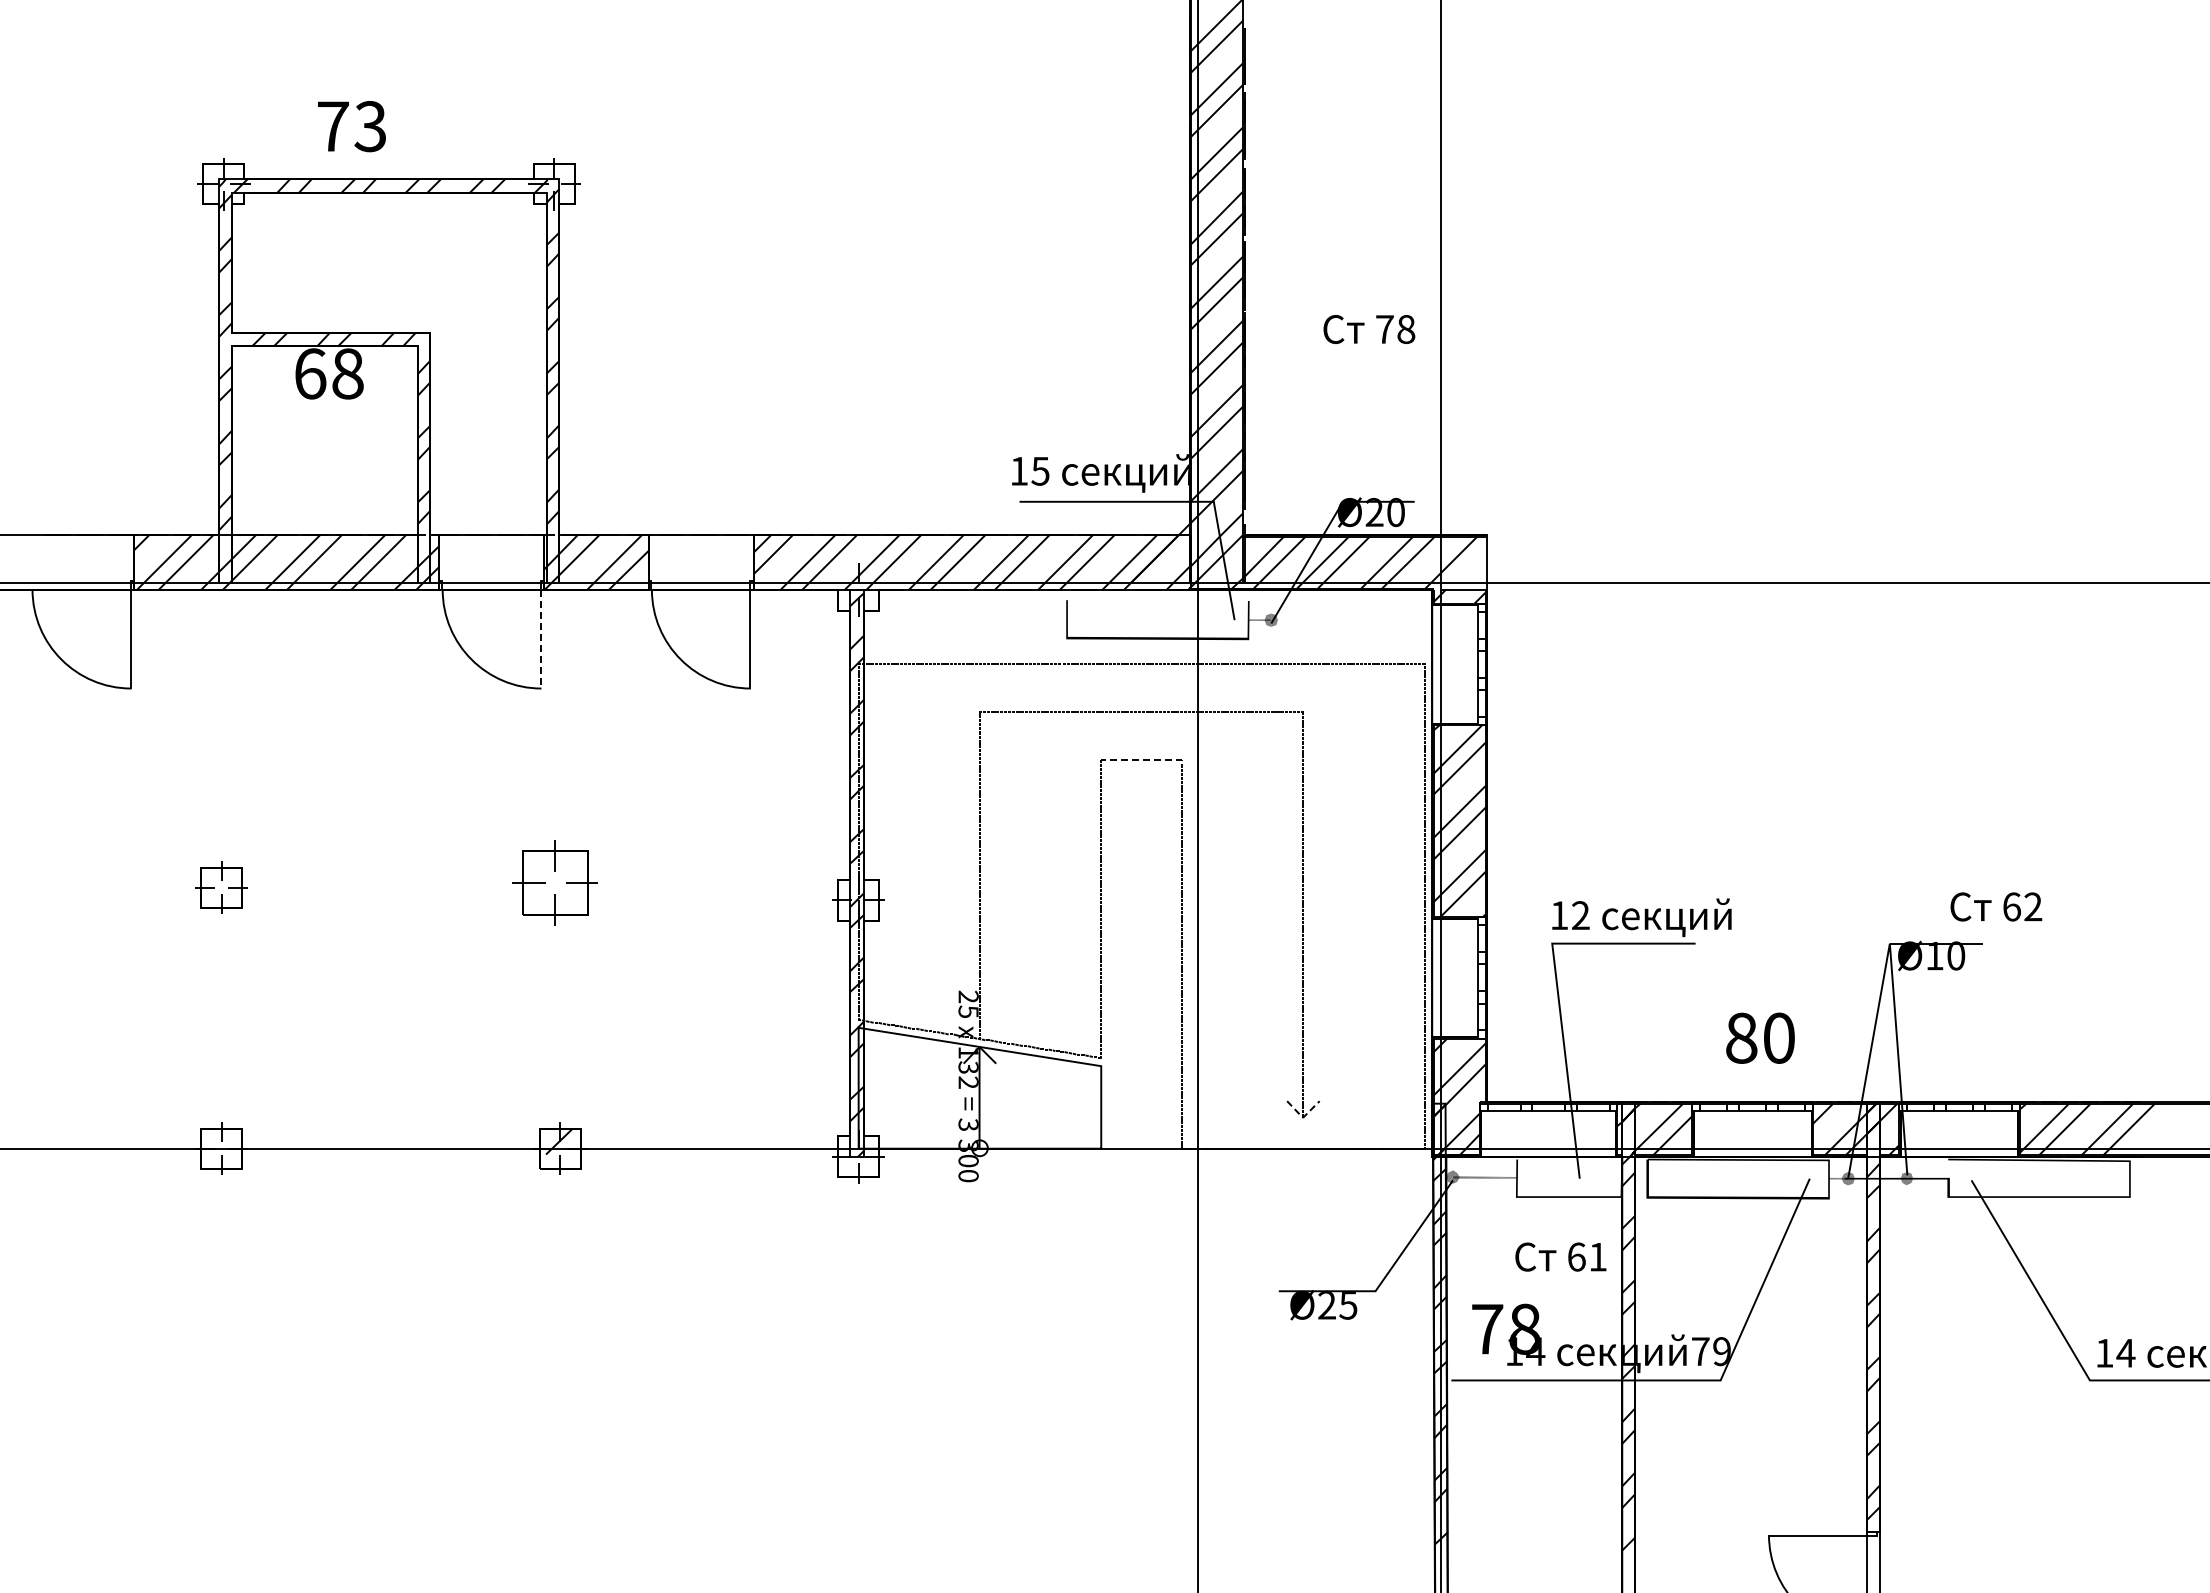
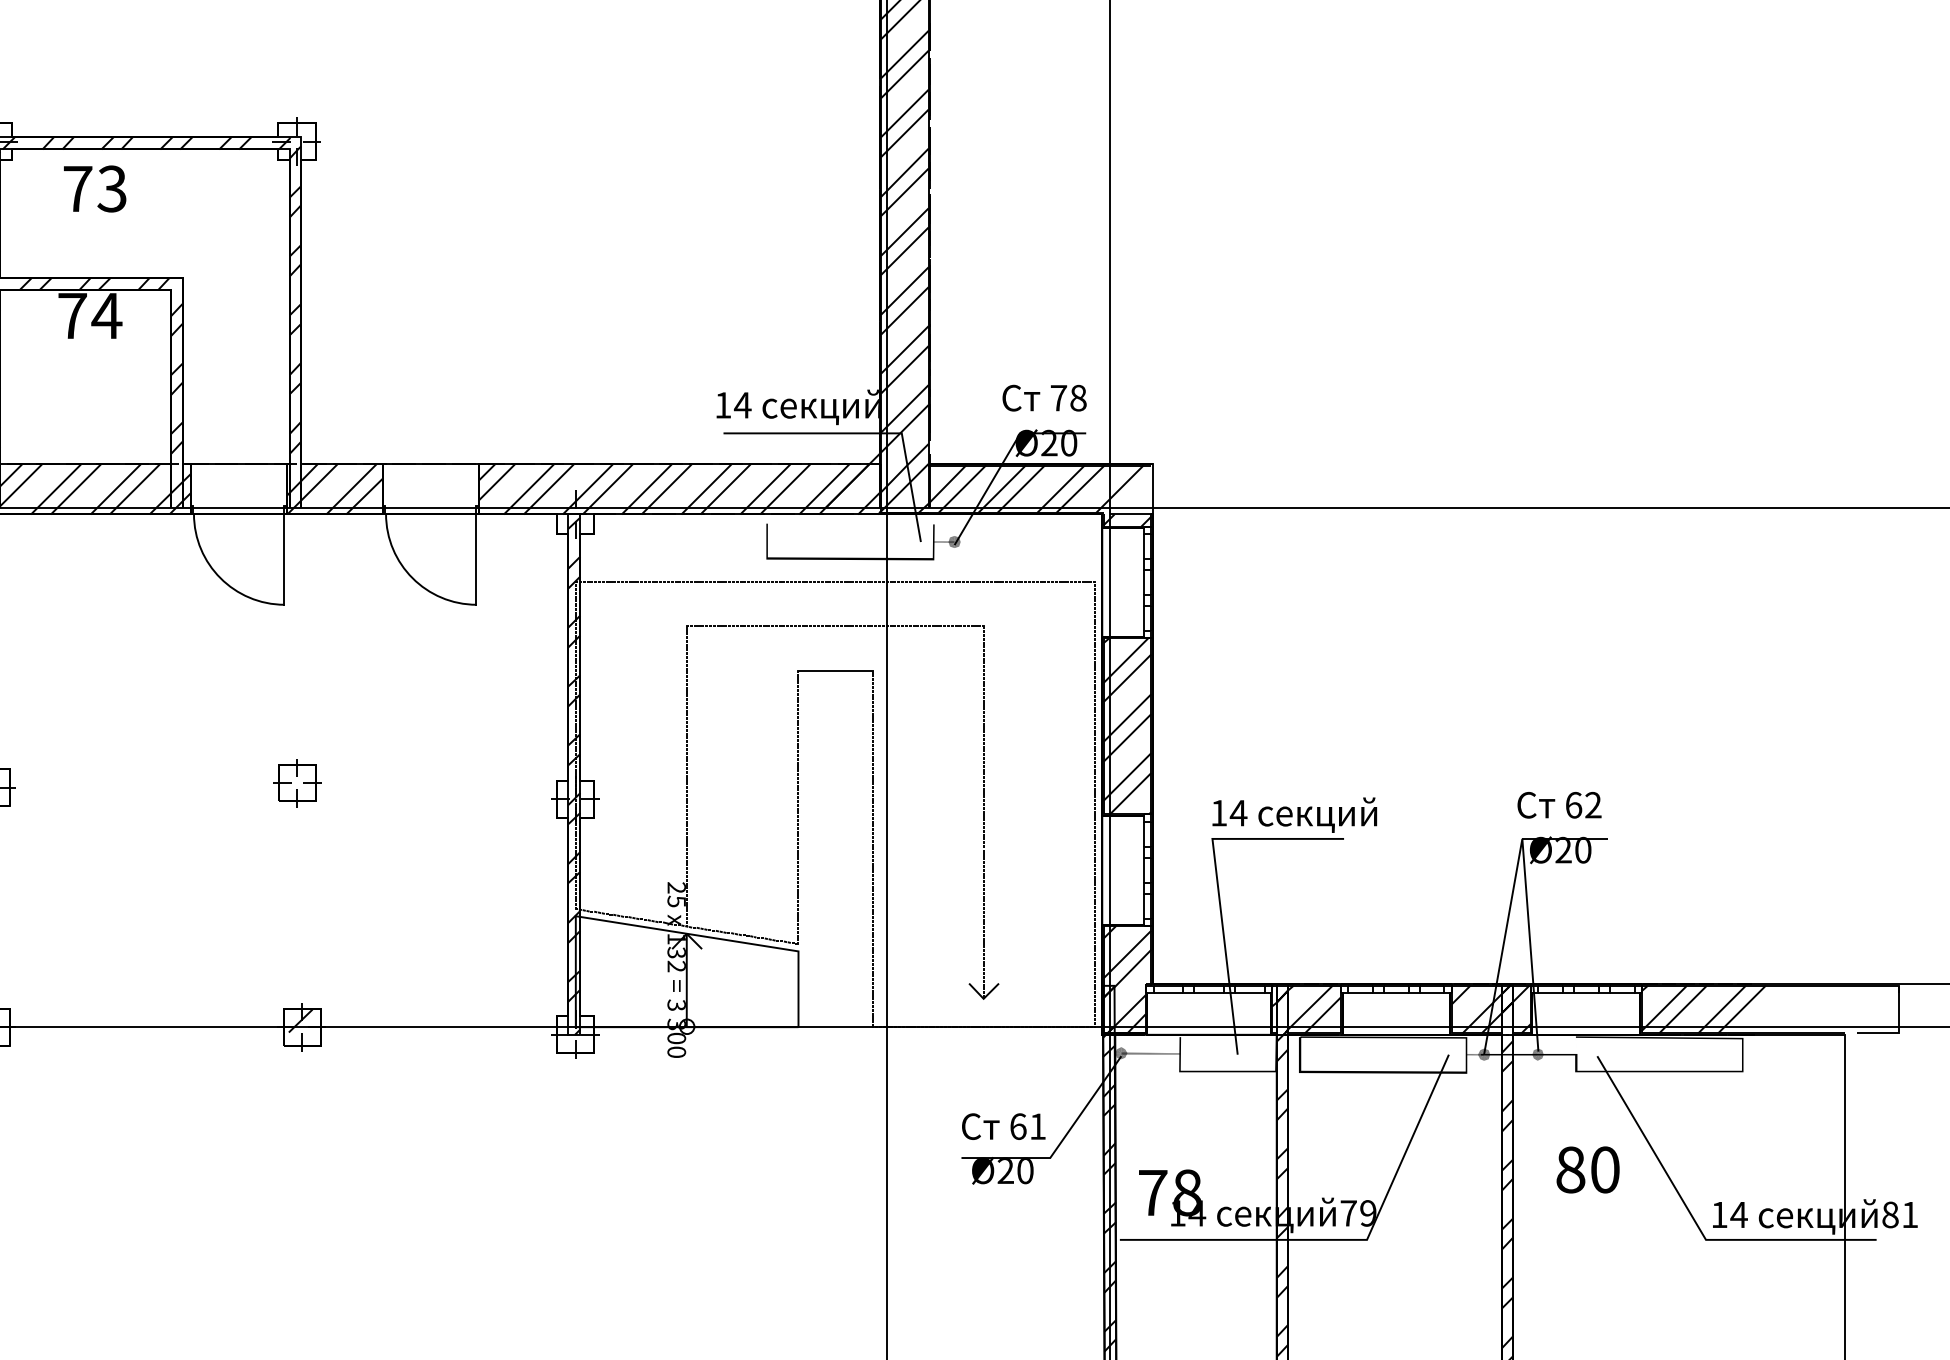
text: (351, 126) -> (94, 188), moved
text: (1369, 329) -> (1044, 398), moved
text: (329, 373) -> (90, 315), 68 -> 74
text: (1040, 471) -> (742, 405), 15 -> 14
line: (541, 639) -> (284, 559), dashed -> solid
line: (1142, 760) -> (836, 670), dashed -> solid
part: (555, 882) -> (297, 782), size x0.62
text: (1996, 906) -> (1559, 804), moved
text: (1580, 915) -> (1238, 813), 12 -> 14
text: (1934, 955) -> (1563, 849), Ø10 -> Ø20
text: (1760, 1037) -> (1588, 1169), moved
line: (1302, 1117) -> (983, 998), dashed -> solid
text: (1560, 1256) -> (1003, 1126), moved
text: (1348, 1305) -> (1025, 1171), Ø25 -> Ø20

